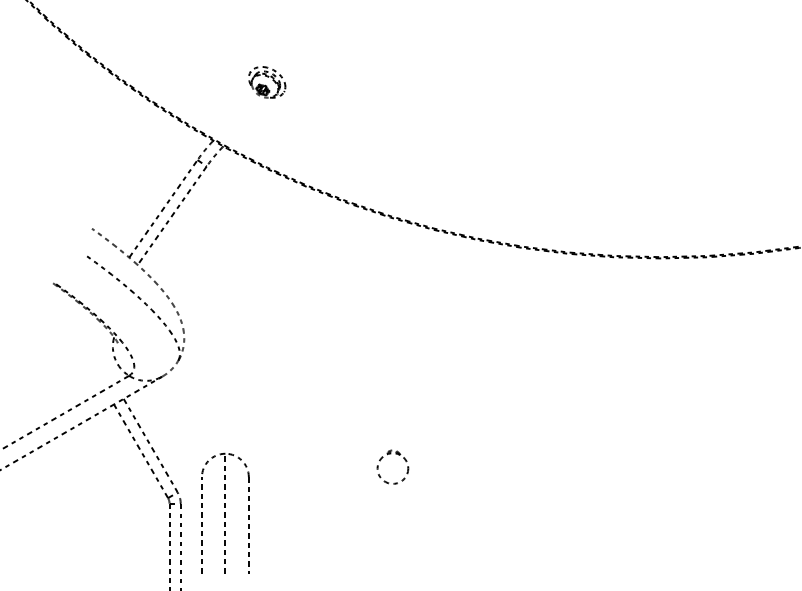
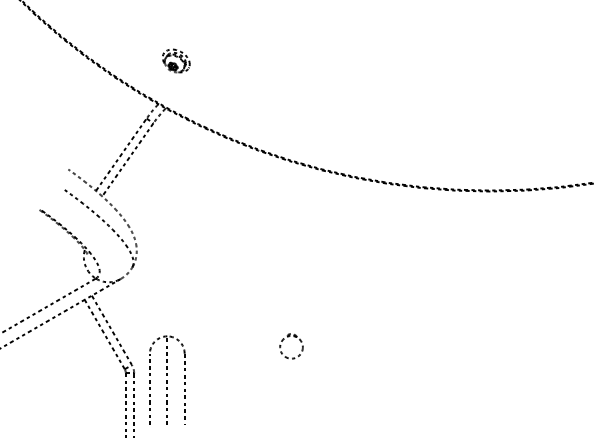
part: (267, 81) -> (176, 60), moved

